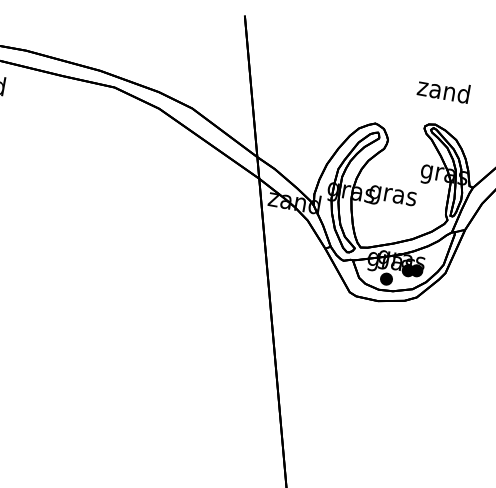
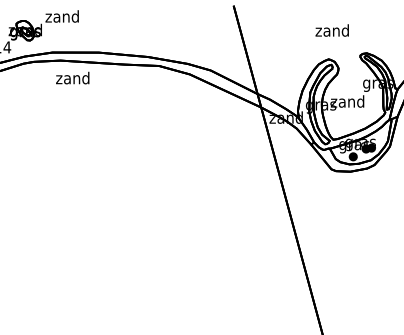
text: (442, 89) -> (331, 30), moved
text: (392, 194) -> (347, 102), gras -> zand

